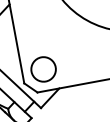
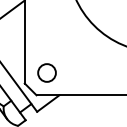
circle: (42, 69) -> (46, 72), size x0.7

